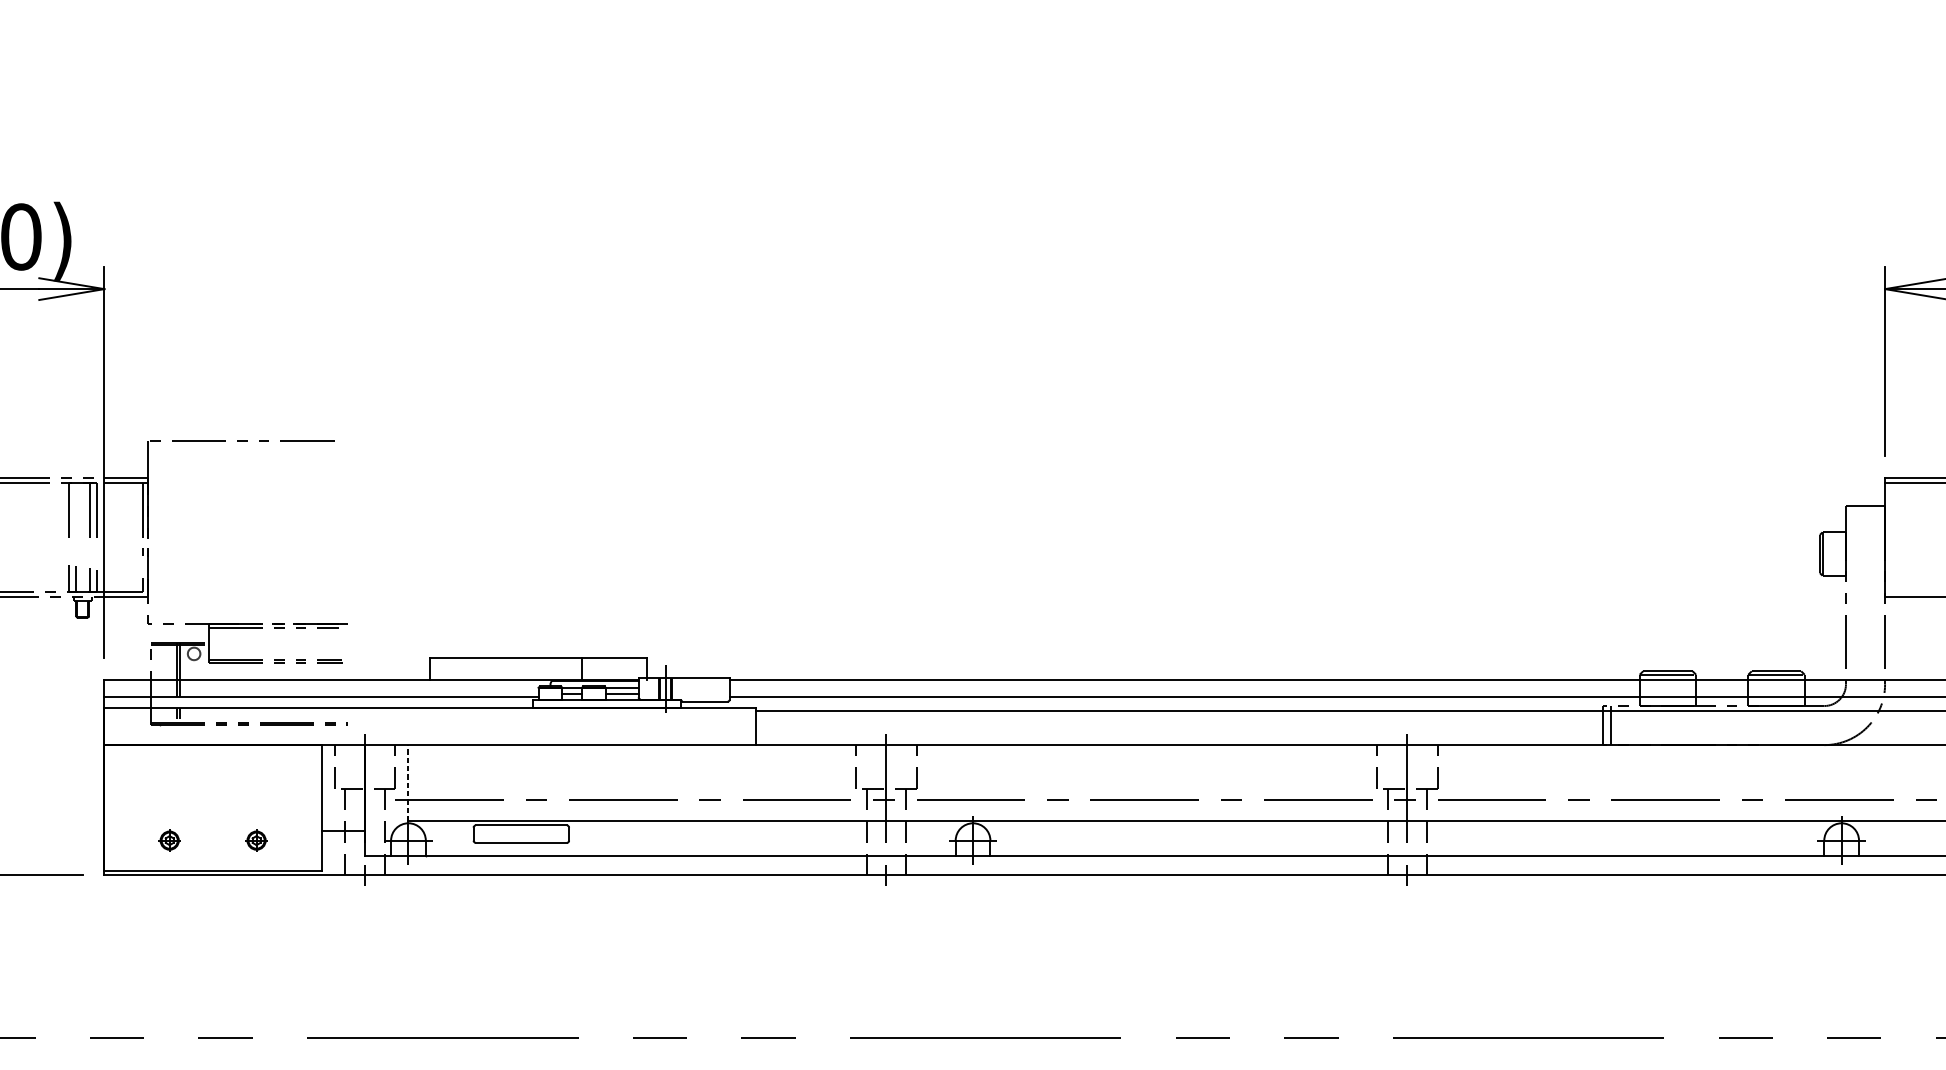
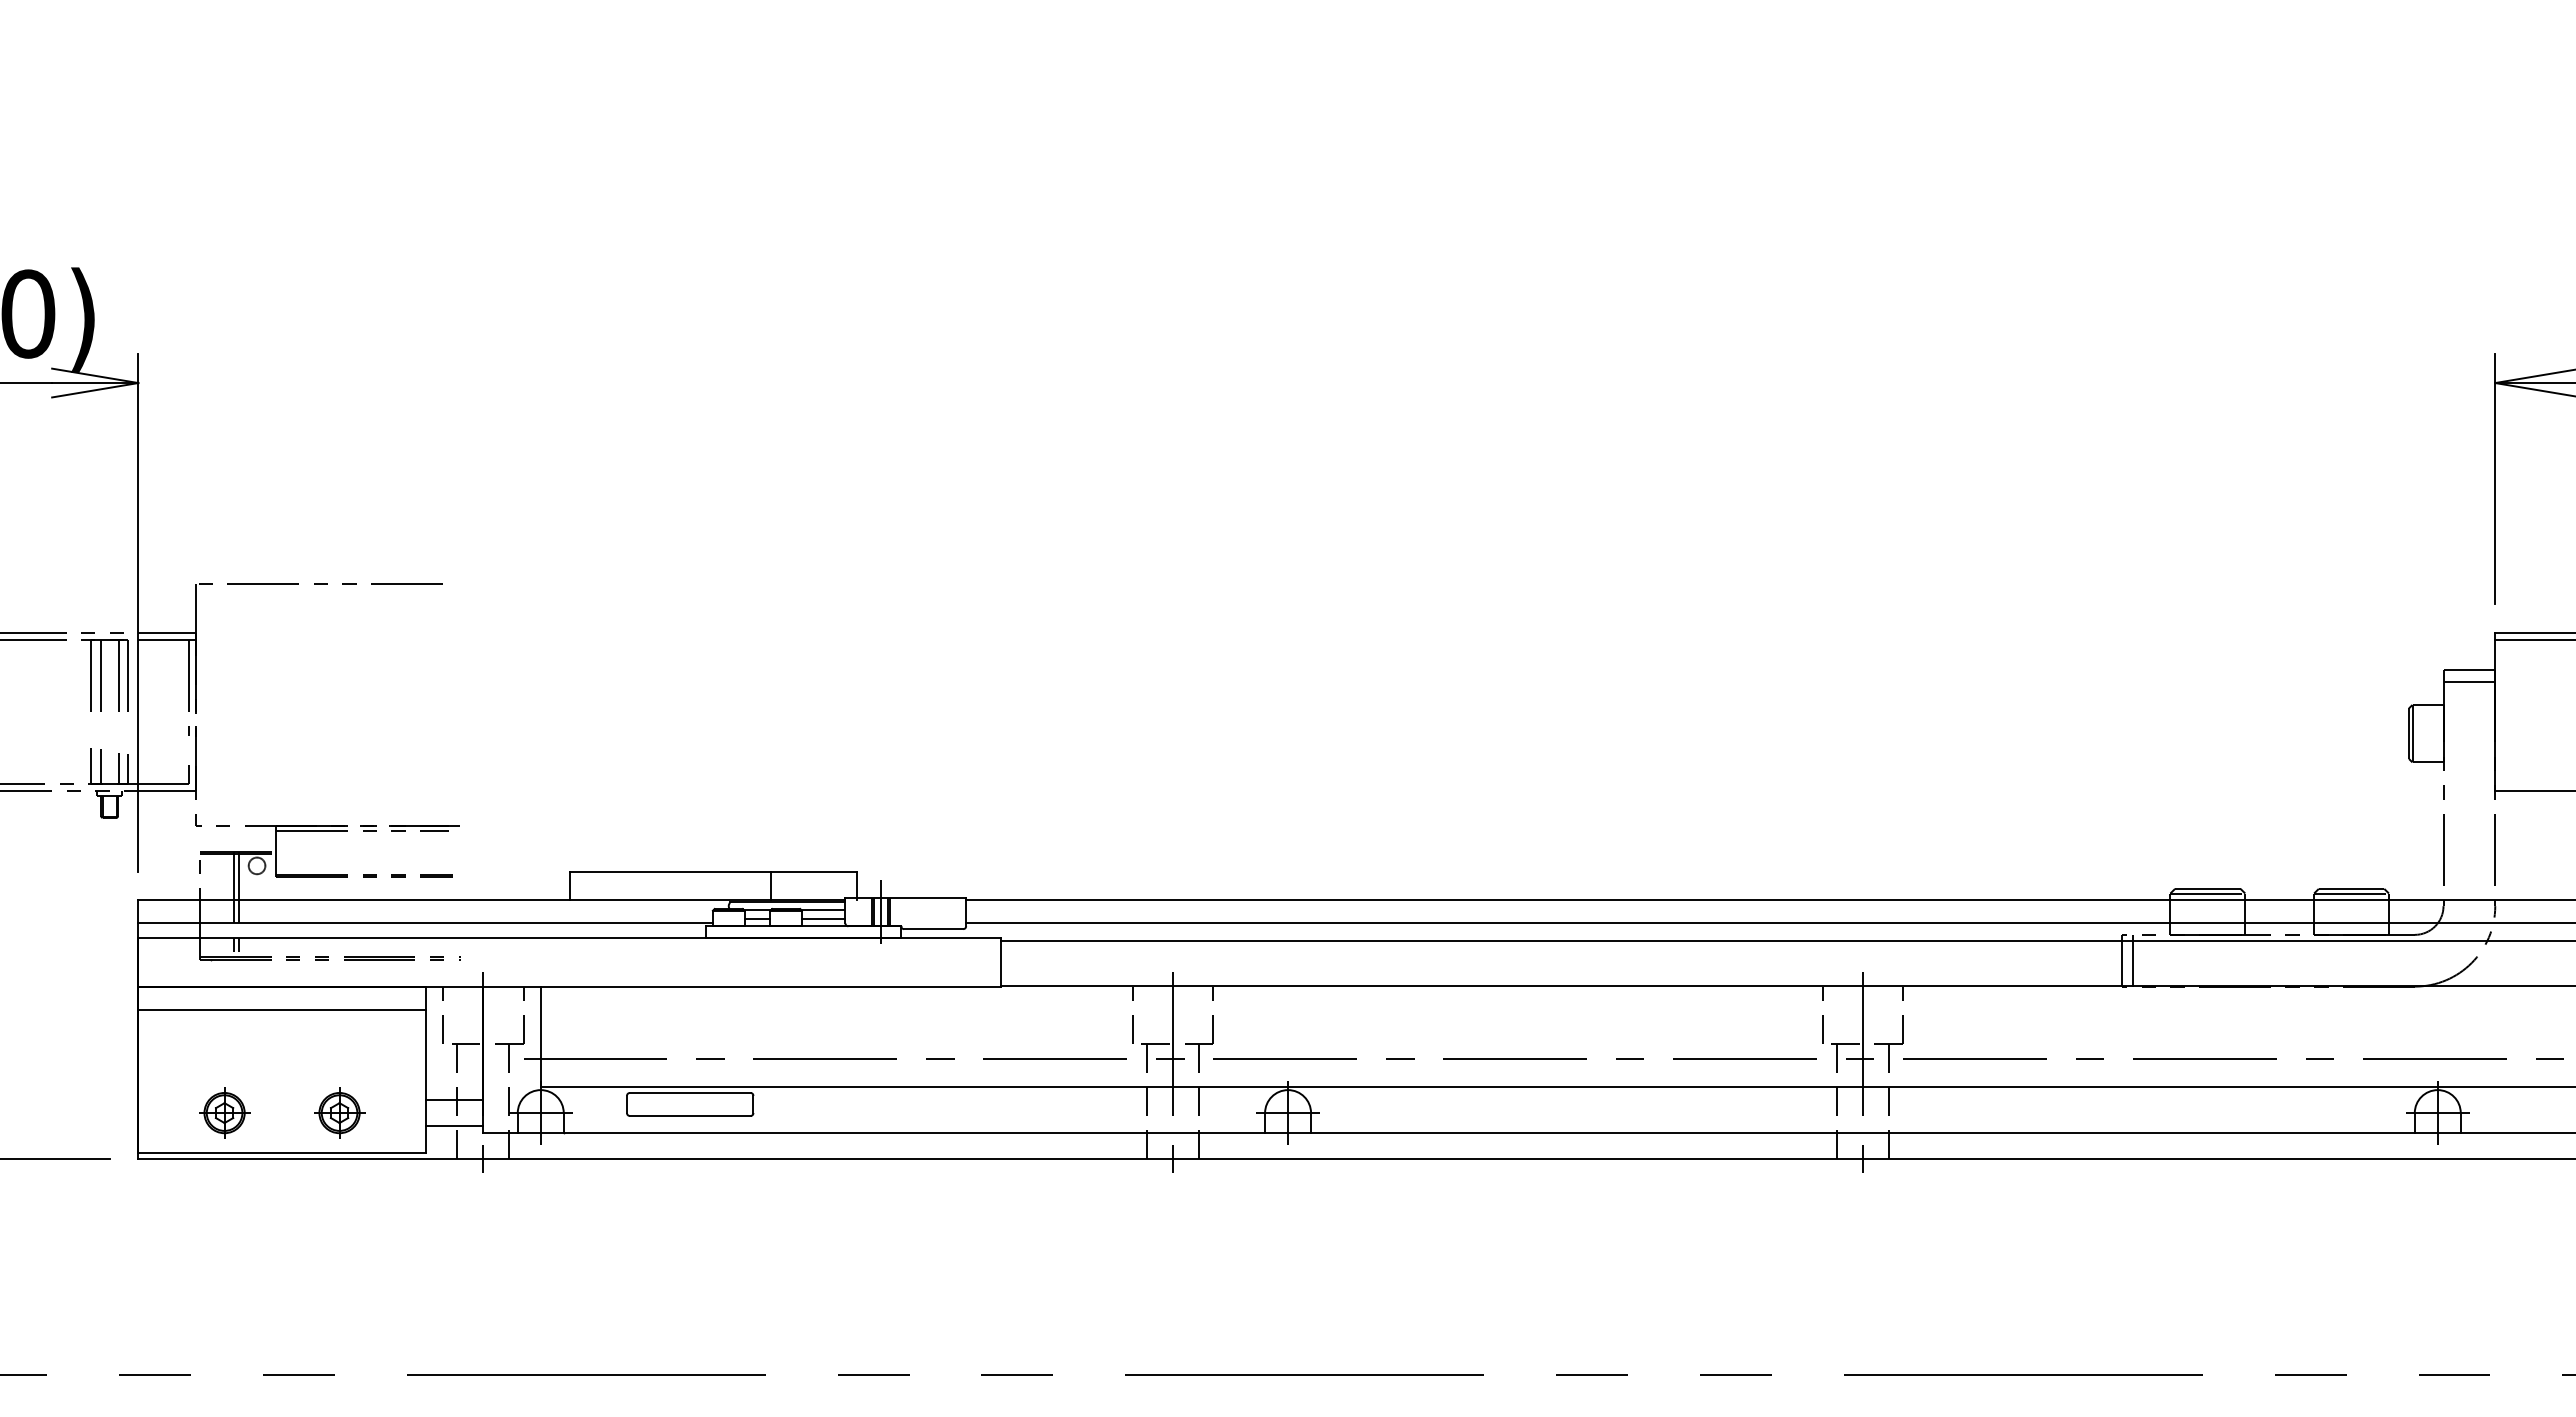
line: (75, 513) -> (100, 679), added
line: (1865, 514) -> (2469, 681), added
line: (212, 762) -> (281, 1009), added
line: (408, 782) -> (540, 1036), dashed -> solid
part: (169, 840) -> (224, 1112), size x1.67
part: (256, 840) -> (339, 1112), size x1.67
line: (343, 850) -> (454, 1126), added

